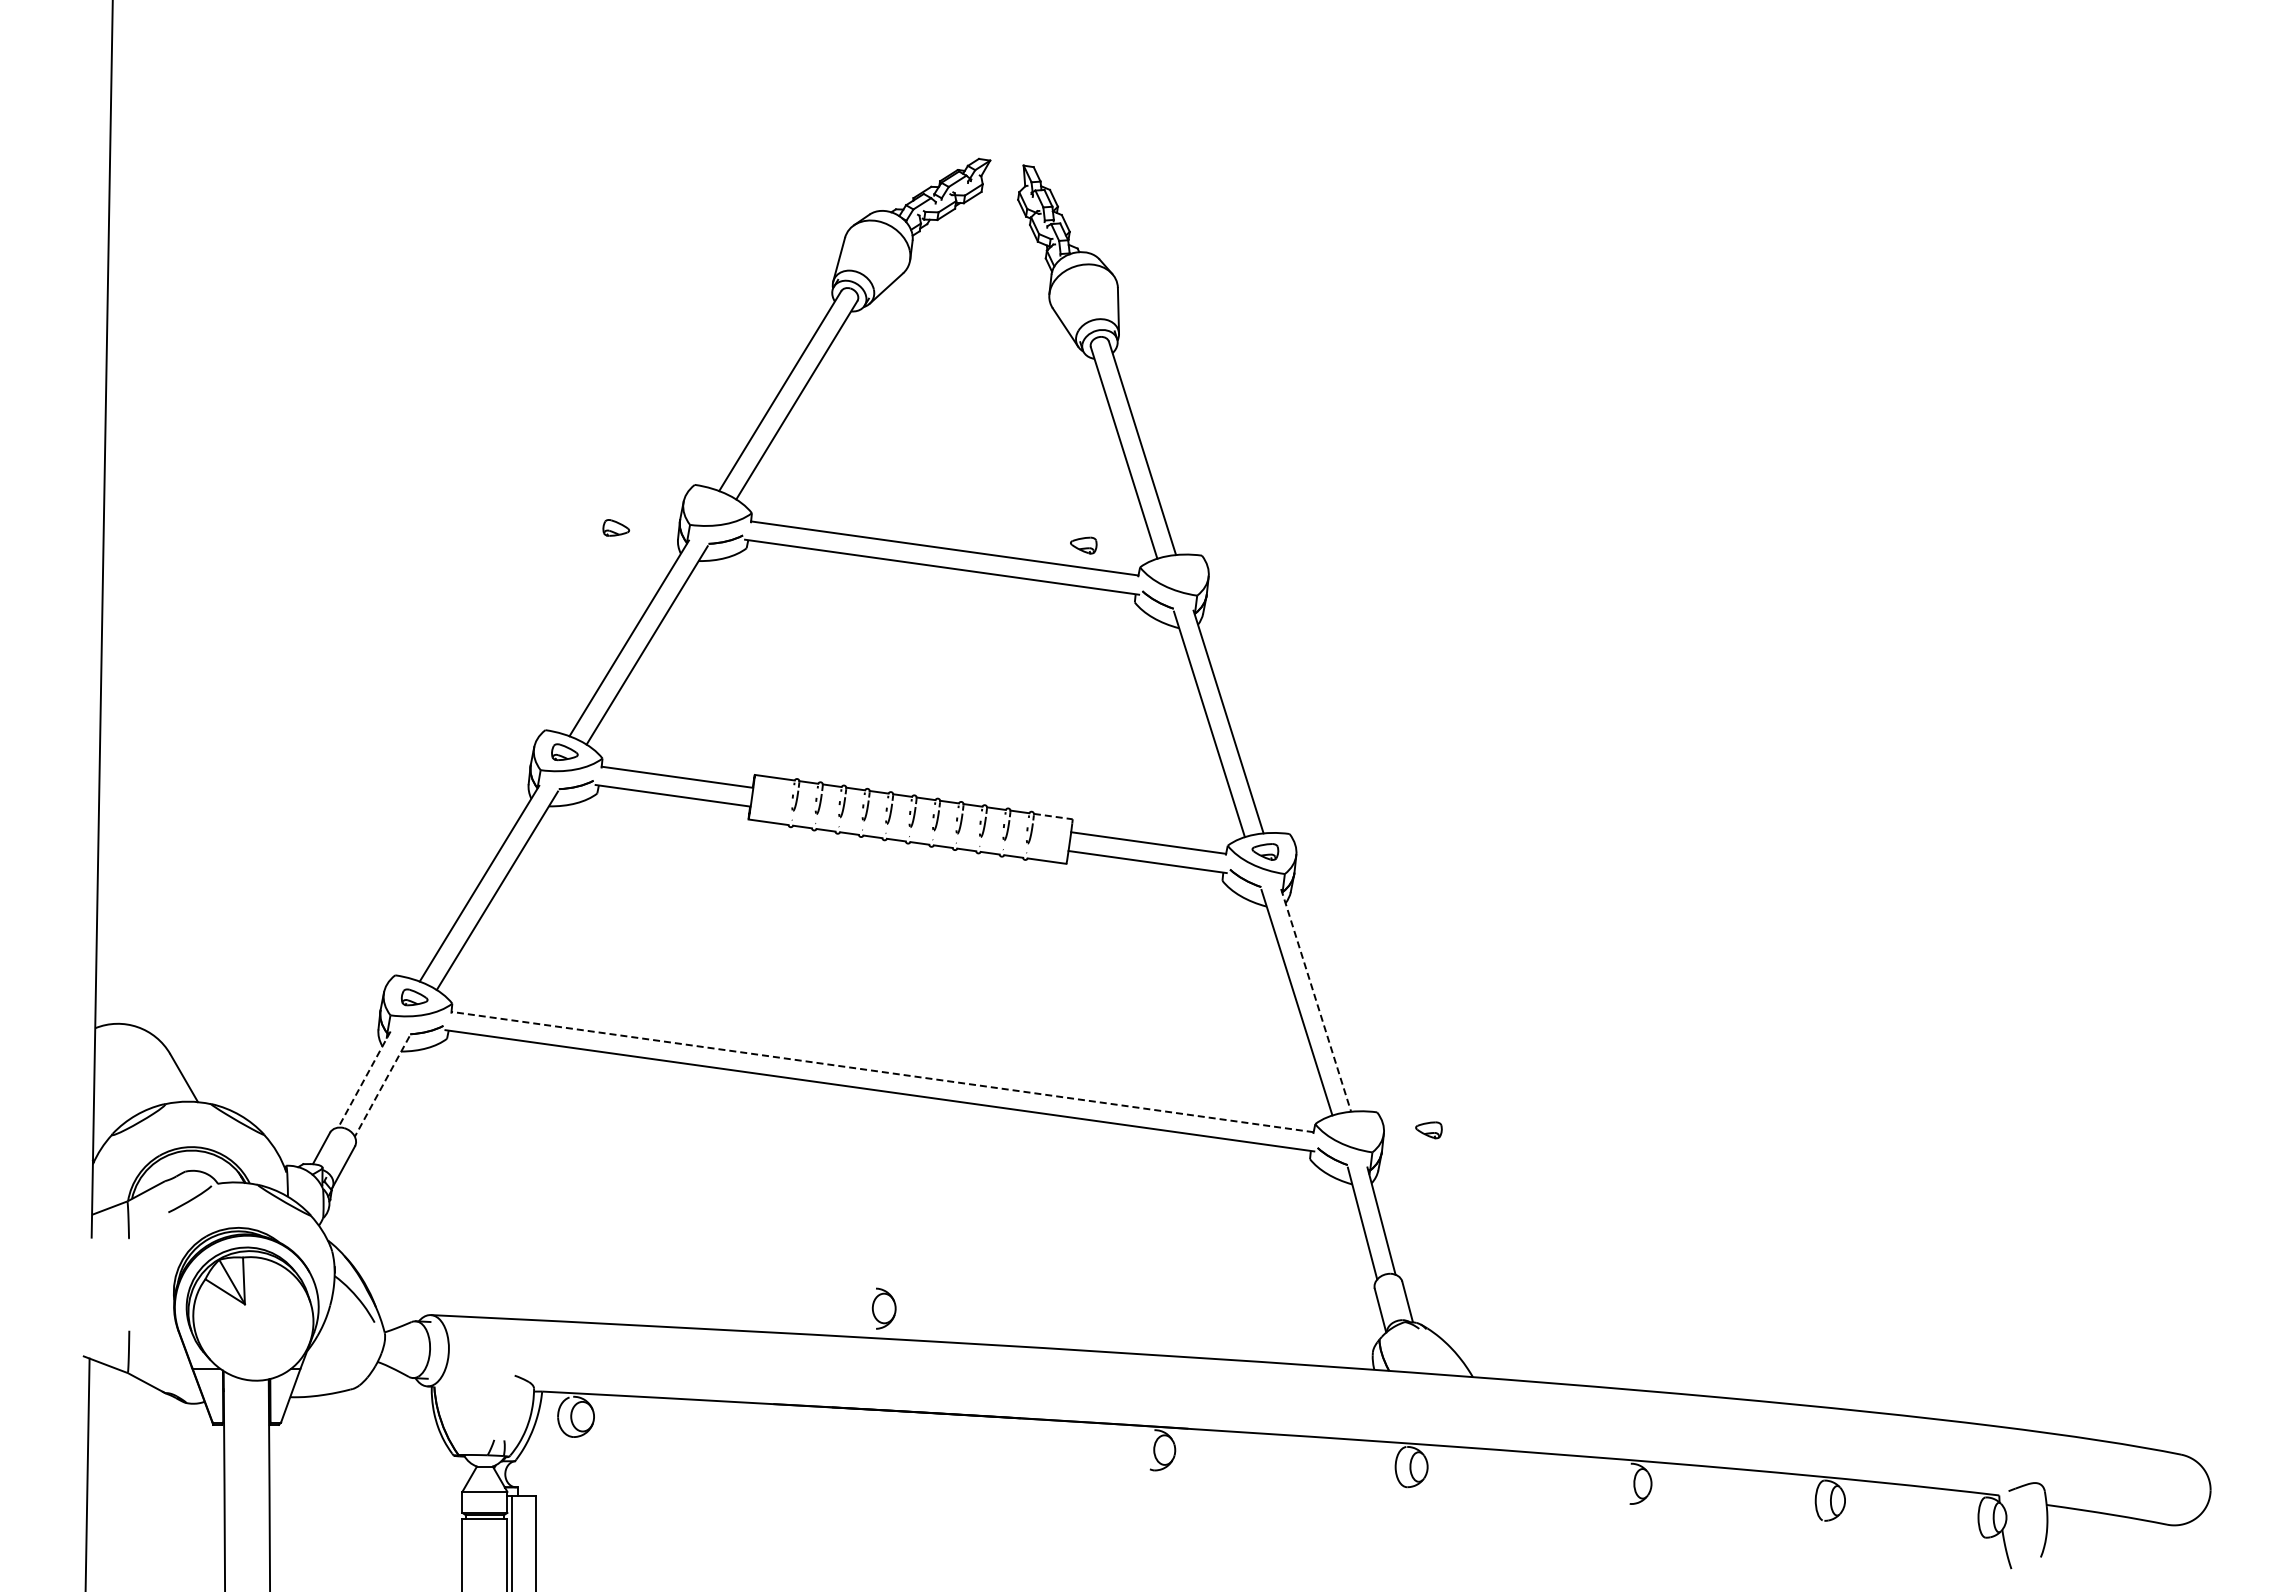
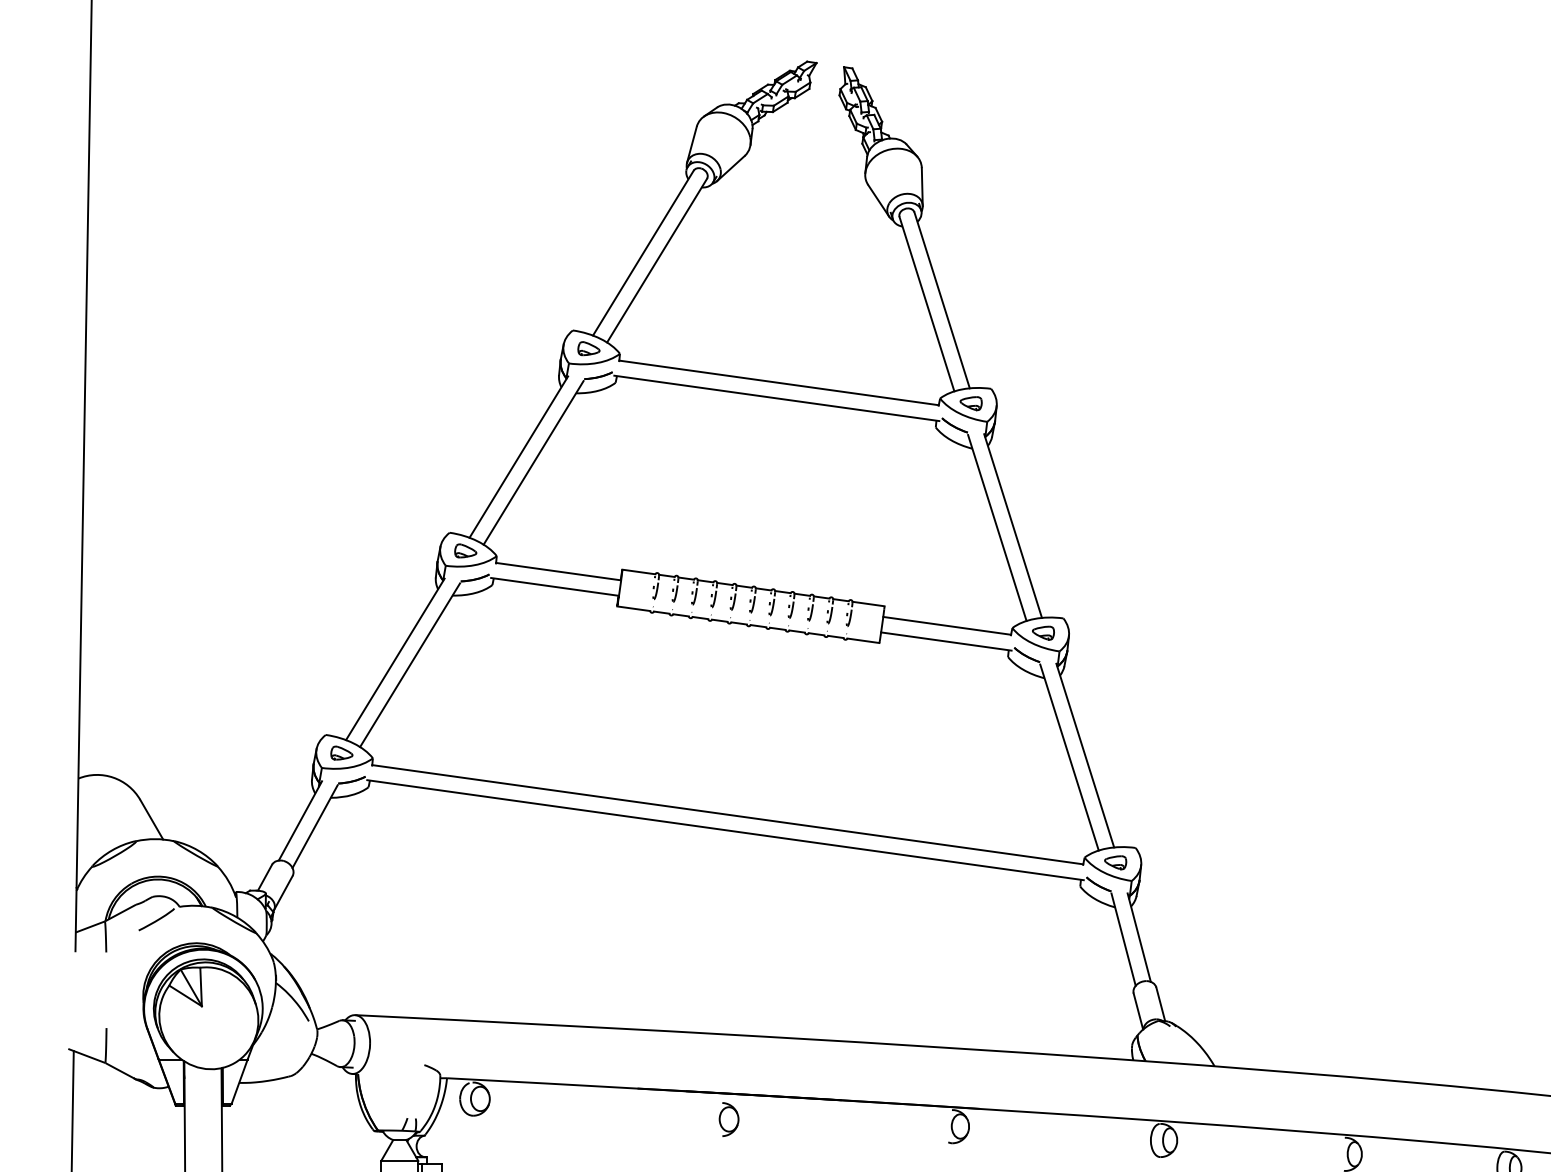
part: (616, 527) -> (589, 348), moved
part: (1083, 545) -> (970, 403), moved
line: (1053, 816) -> (868, 603), dashed -> solid
line: (1316, 1000) -> (1085, 755), dashed -> solid
line: (882, 1071) -> (727, 814), dashed -> solid
line: (364, 1079) -> (300, 820), dashed -> solid
line: (381, 1086) -> (314, 826), dashed -> solid
part: (1428, 1130) -> (1115, 862), moved
part: (883, 1308) -> (728, 1119), moved

